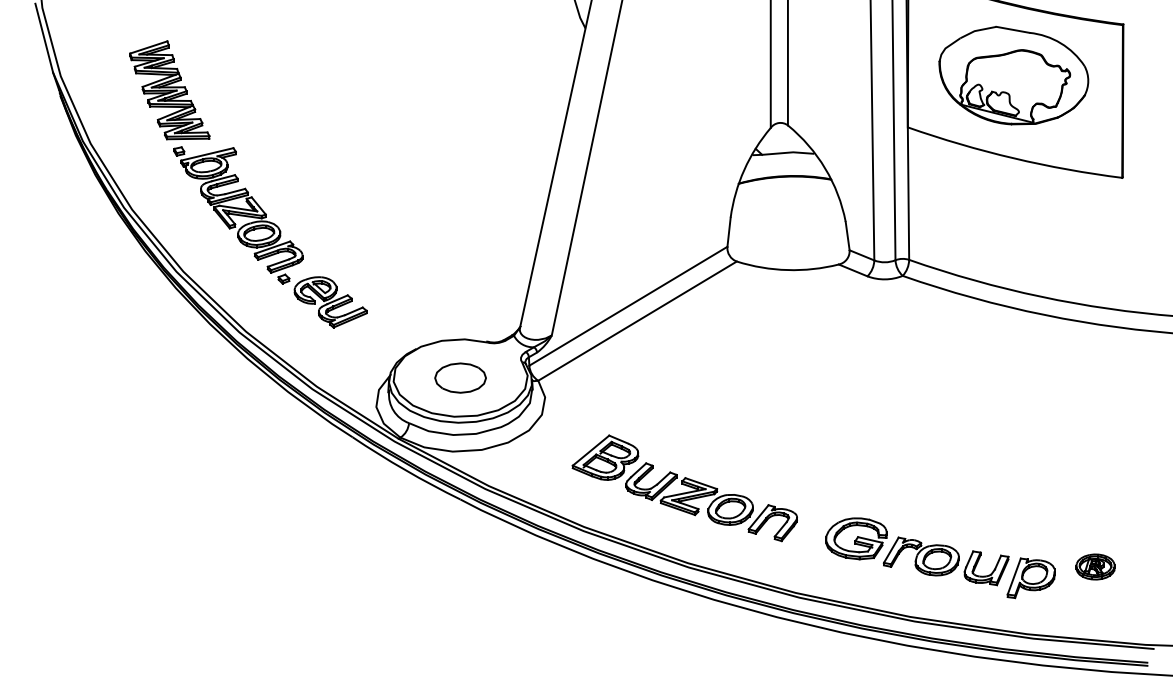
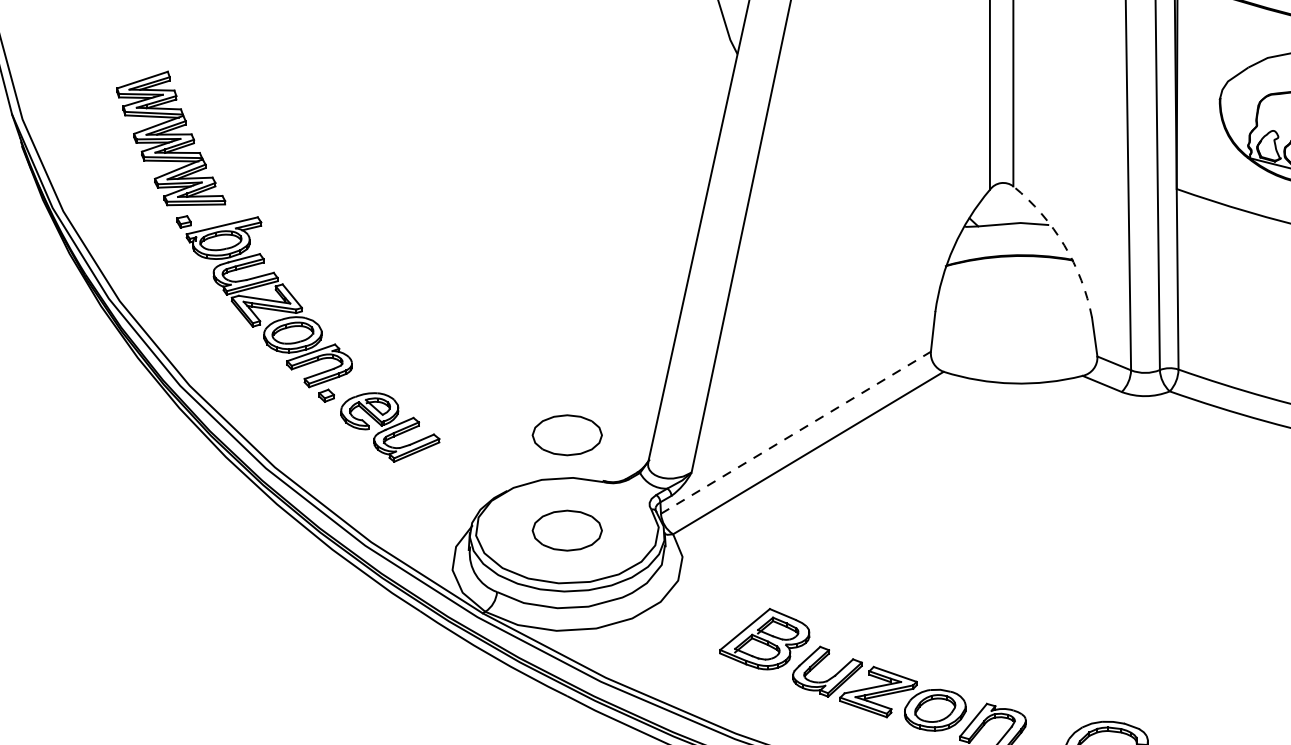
arc: (825, 168) -> (1064, 245), solid -> dashed
line: (628, 306) -> (796, 433), solid -> dashed
part: (460, 307) -> (567, 434), added

